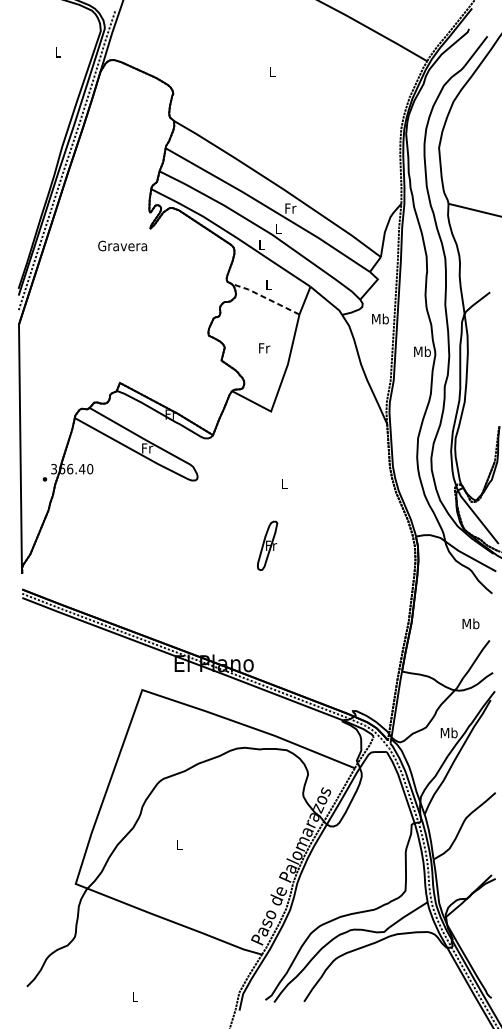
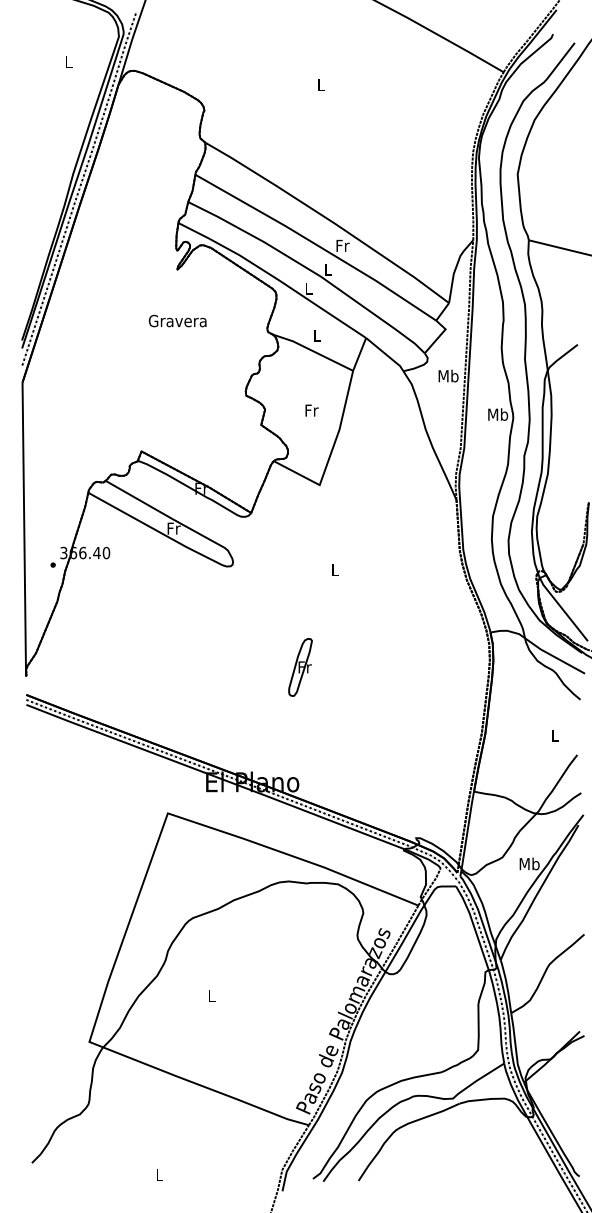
text: (122, 245) -> (177, 320), moved
line: (264, 297) -> (312, 350), dashed -> solid
part: (267, 545) -> (300, 667), moved
text: (471, 623) -> (555, 735), Mb -> L

